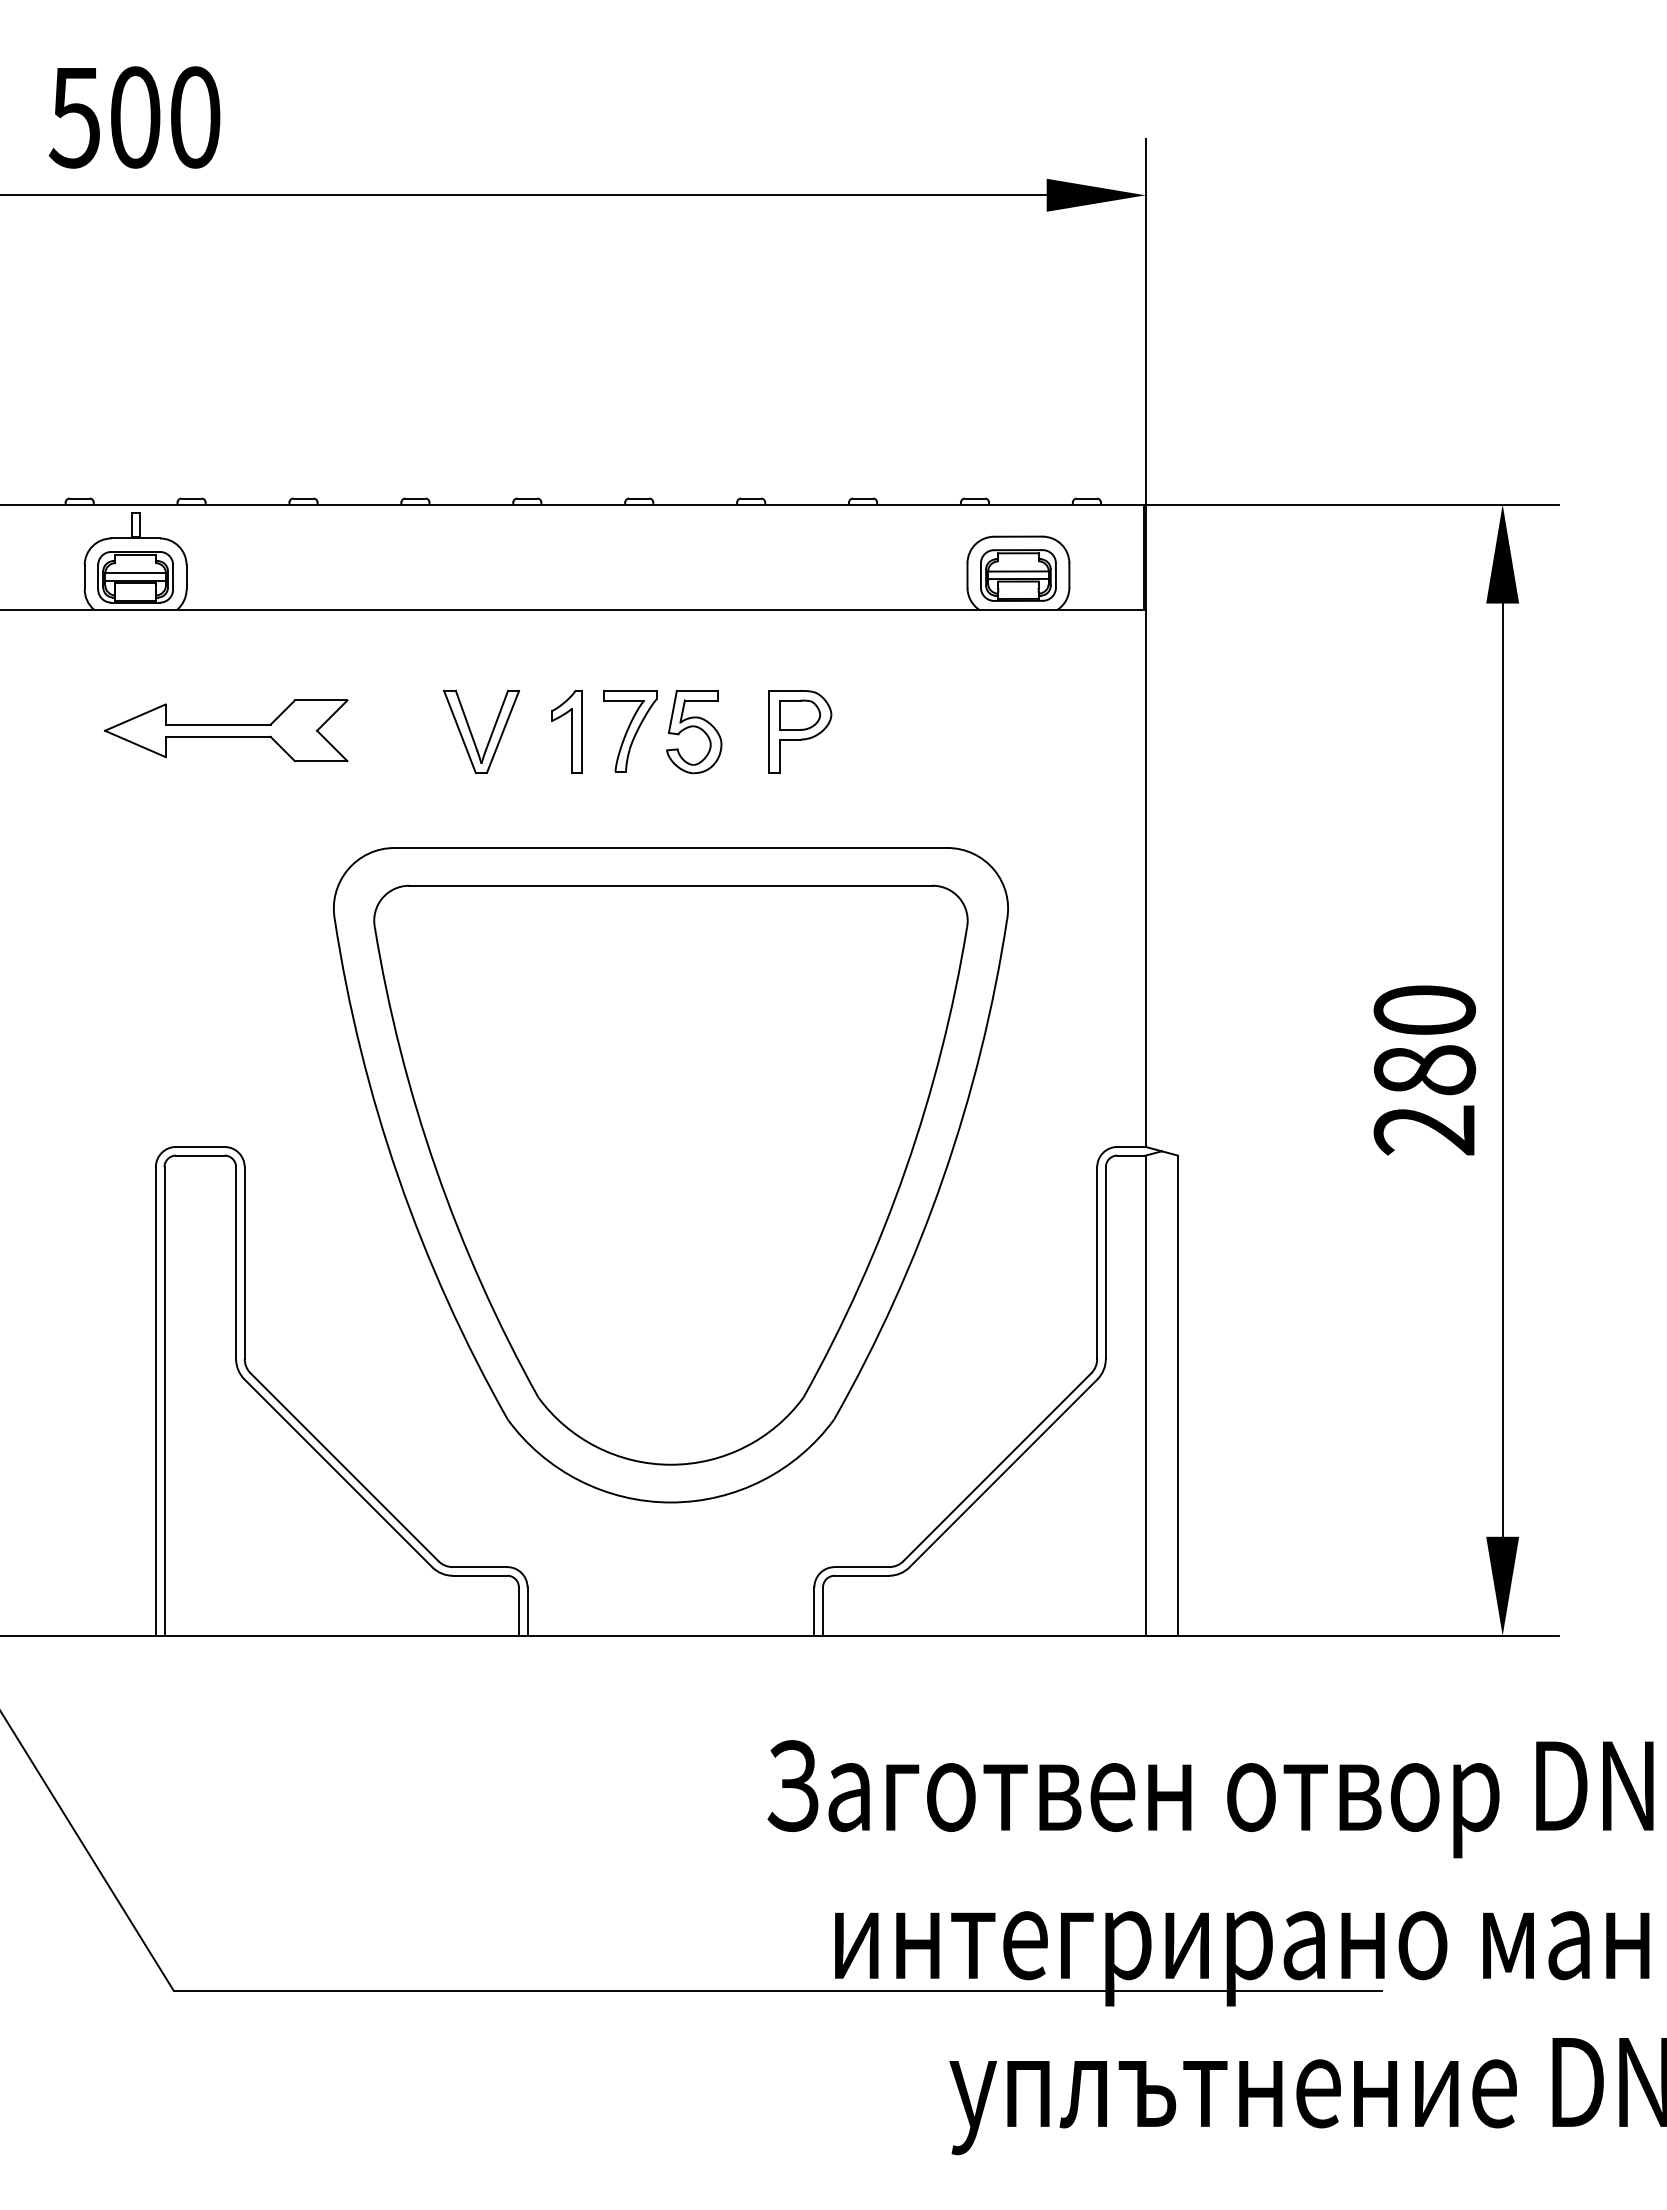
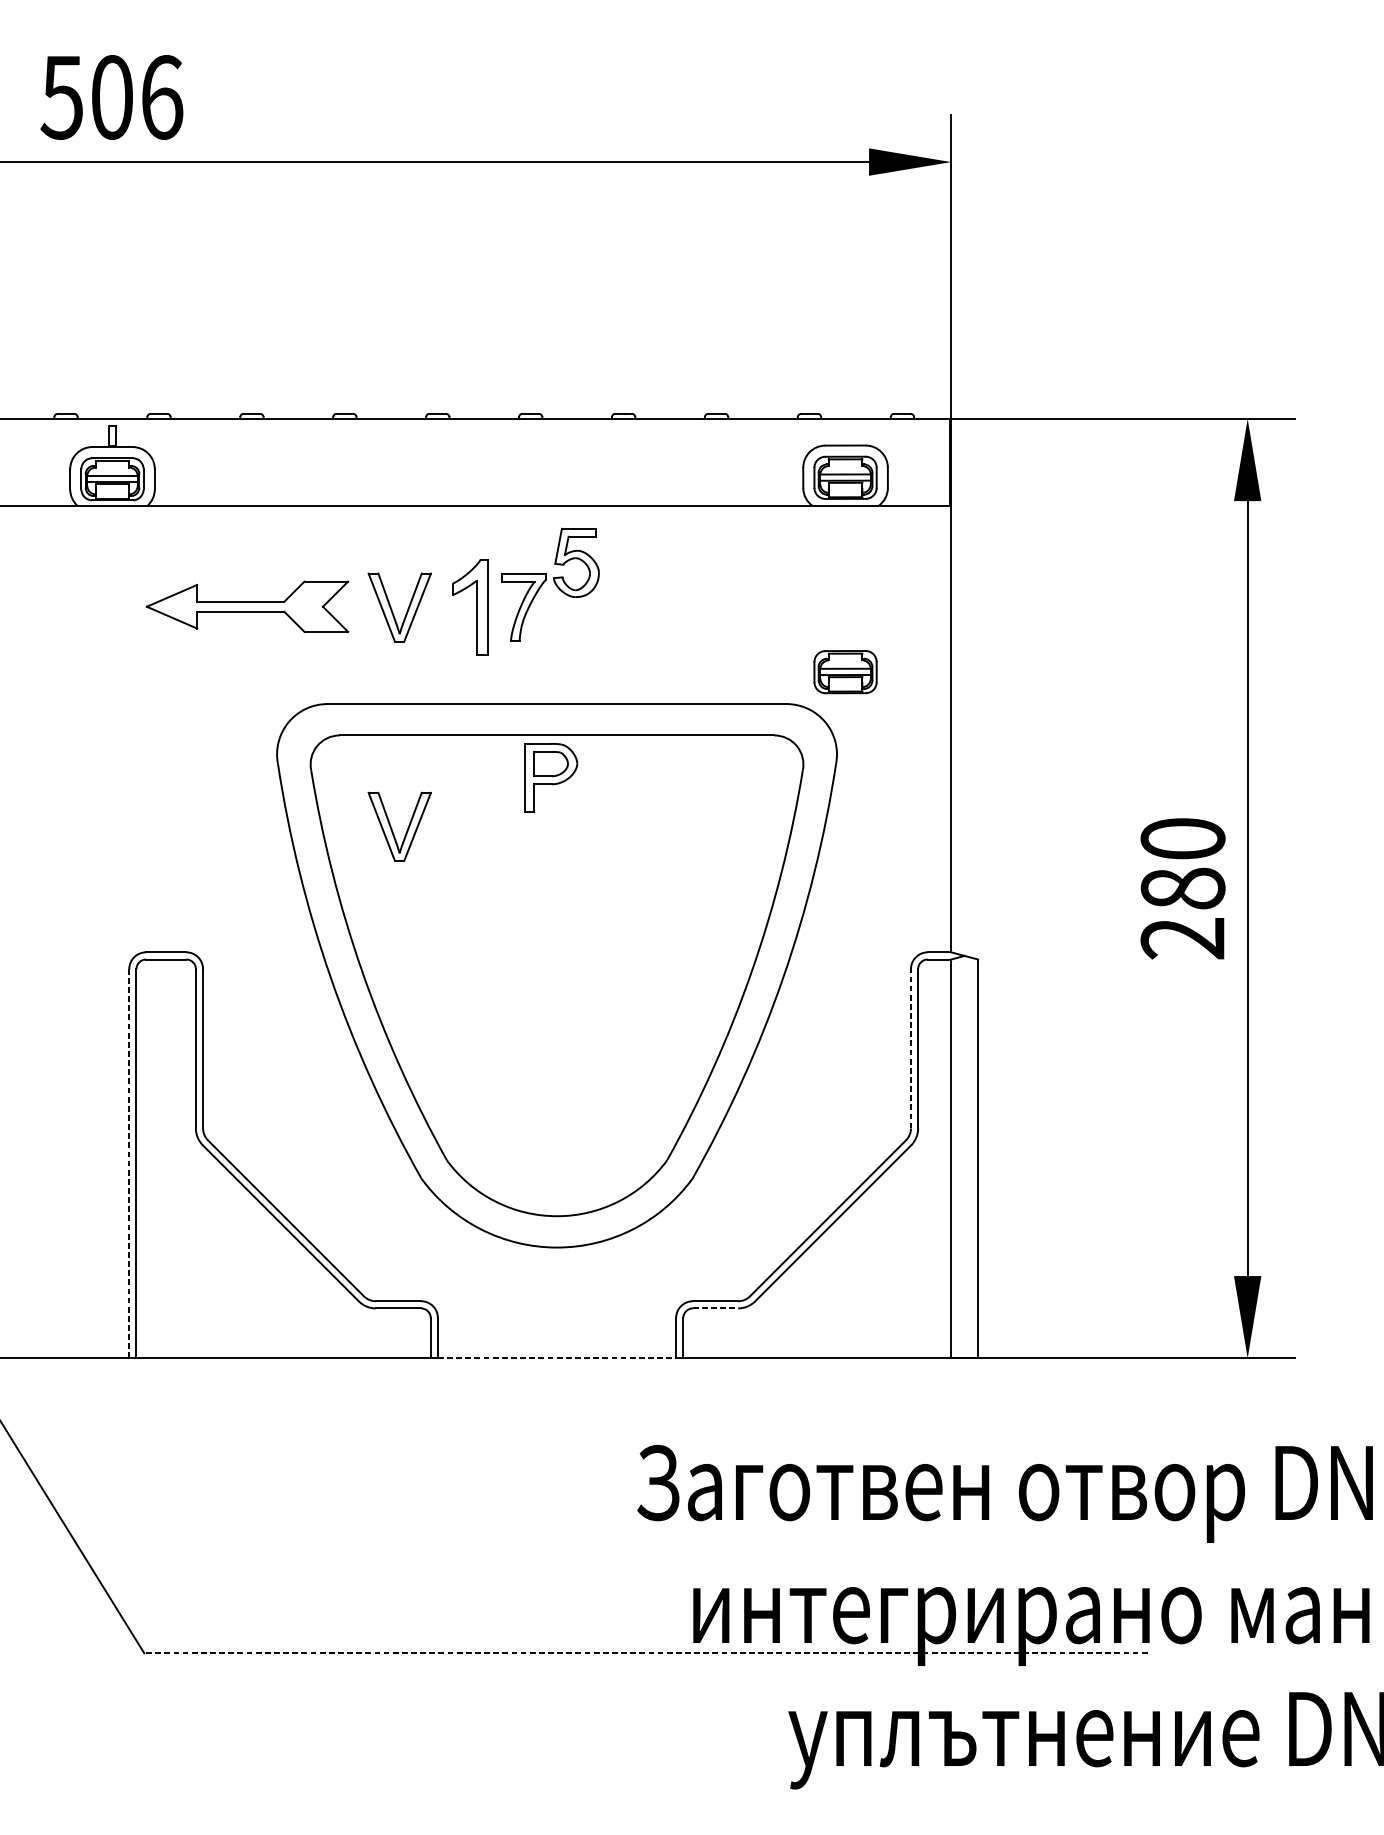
text: (195, 117) -> (162, 97), 500 -> 506
part: (226, 730) -> (247, 606), moved
part: (566, 731) -> (470, 607), size x1.4
part: (694, 731) -> (576, 562), moved
part: (800, 731) -> (551, 777), moved
part: (1018, 809) -> (845, 672), added
part: (472, 997) -> (392, 828), added
line: (1097, 1263) -> (911, 1049), solid -> dashed
line: (155, 1400) -> (128, 1162), solid -> dashed
line: (862, 1575) -> (716, 1308), solid -> dashed
line: (671, 1635) -> (557, 1358), solid -> dashed
line: (777, 1990) -> (645, 1652), solid -> dashed

